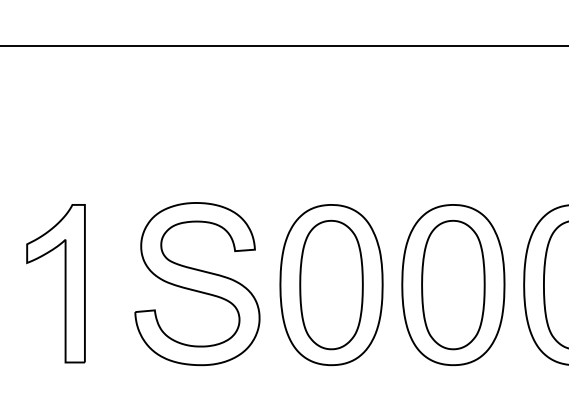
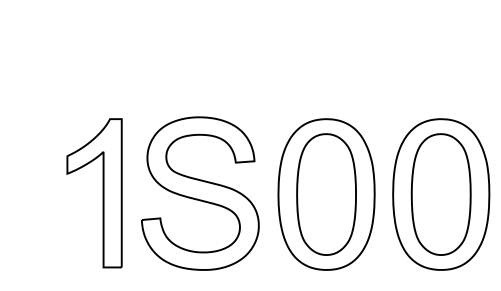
part: (64, 283) -> (102, 193), moved

